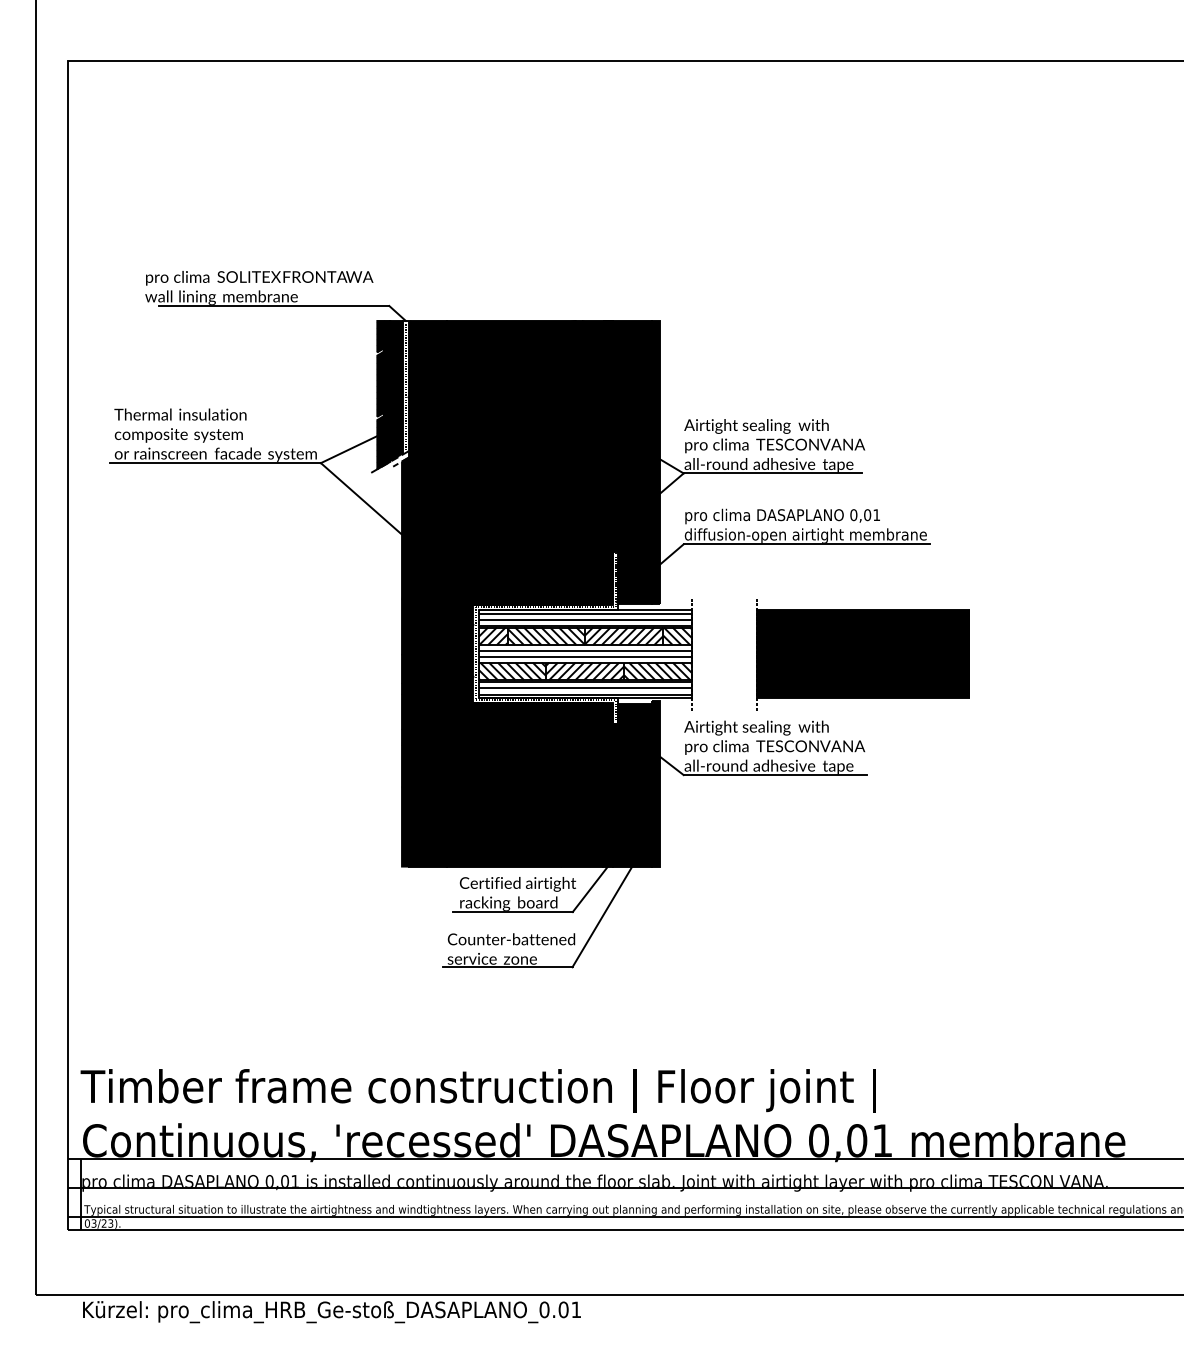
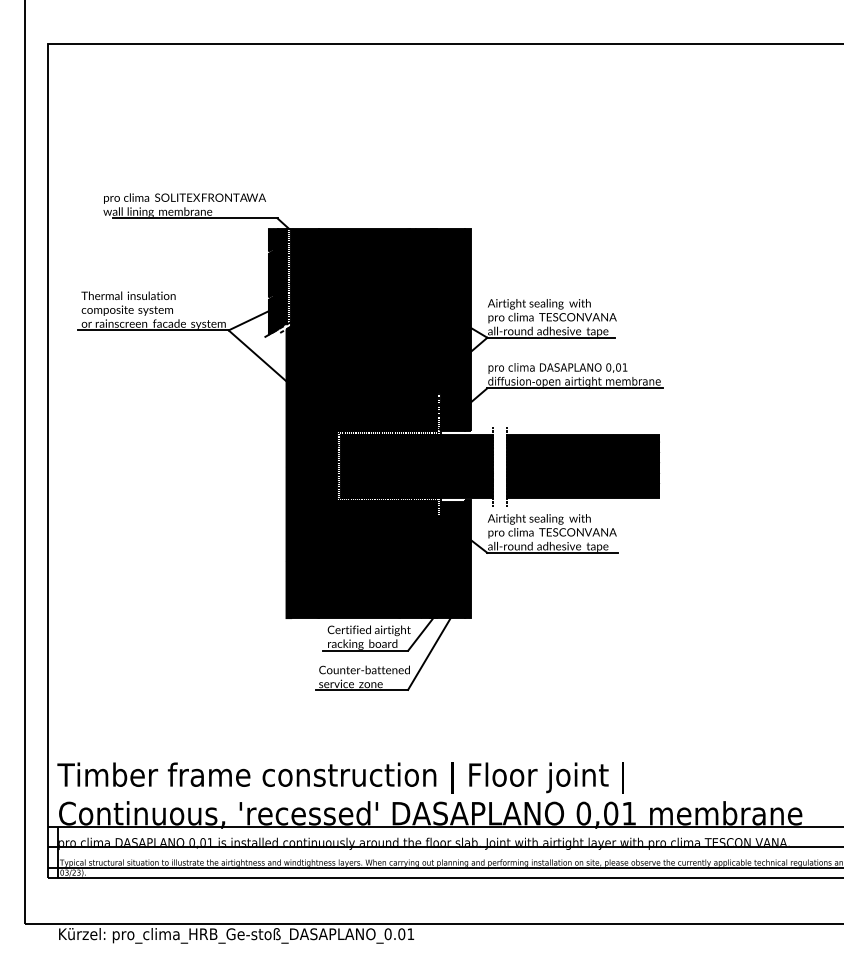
fill: (585, 653) -> (417, 466), added
part: (863, 654) -> (583, 466), moved

